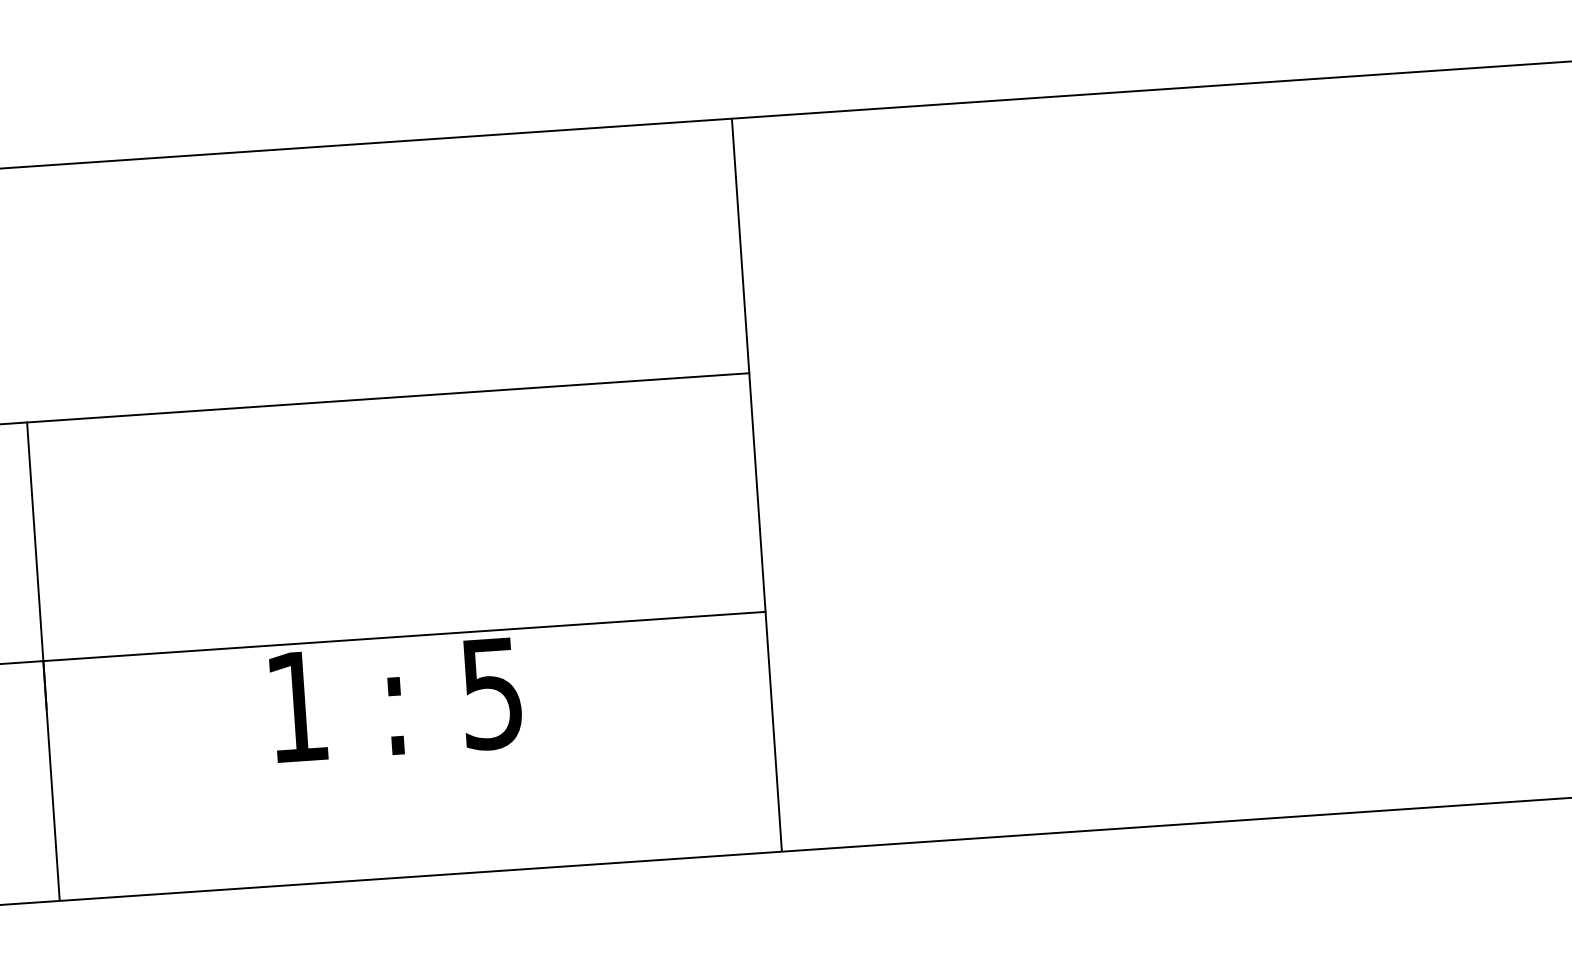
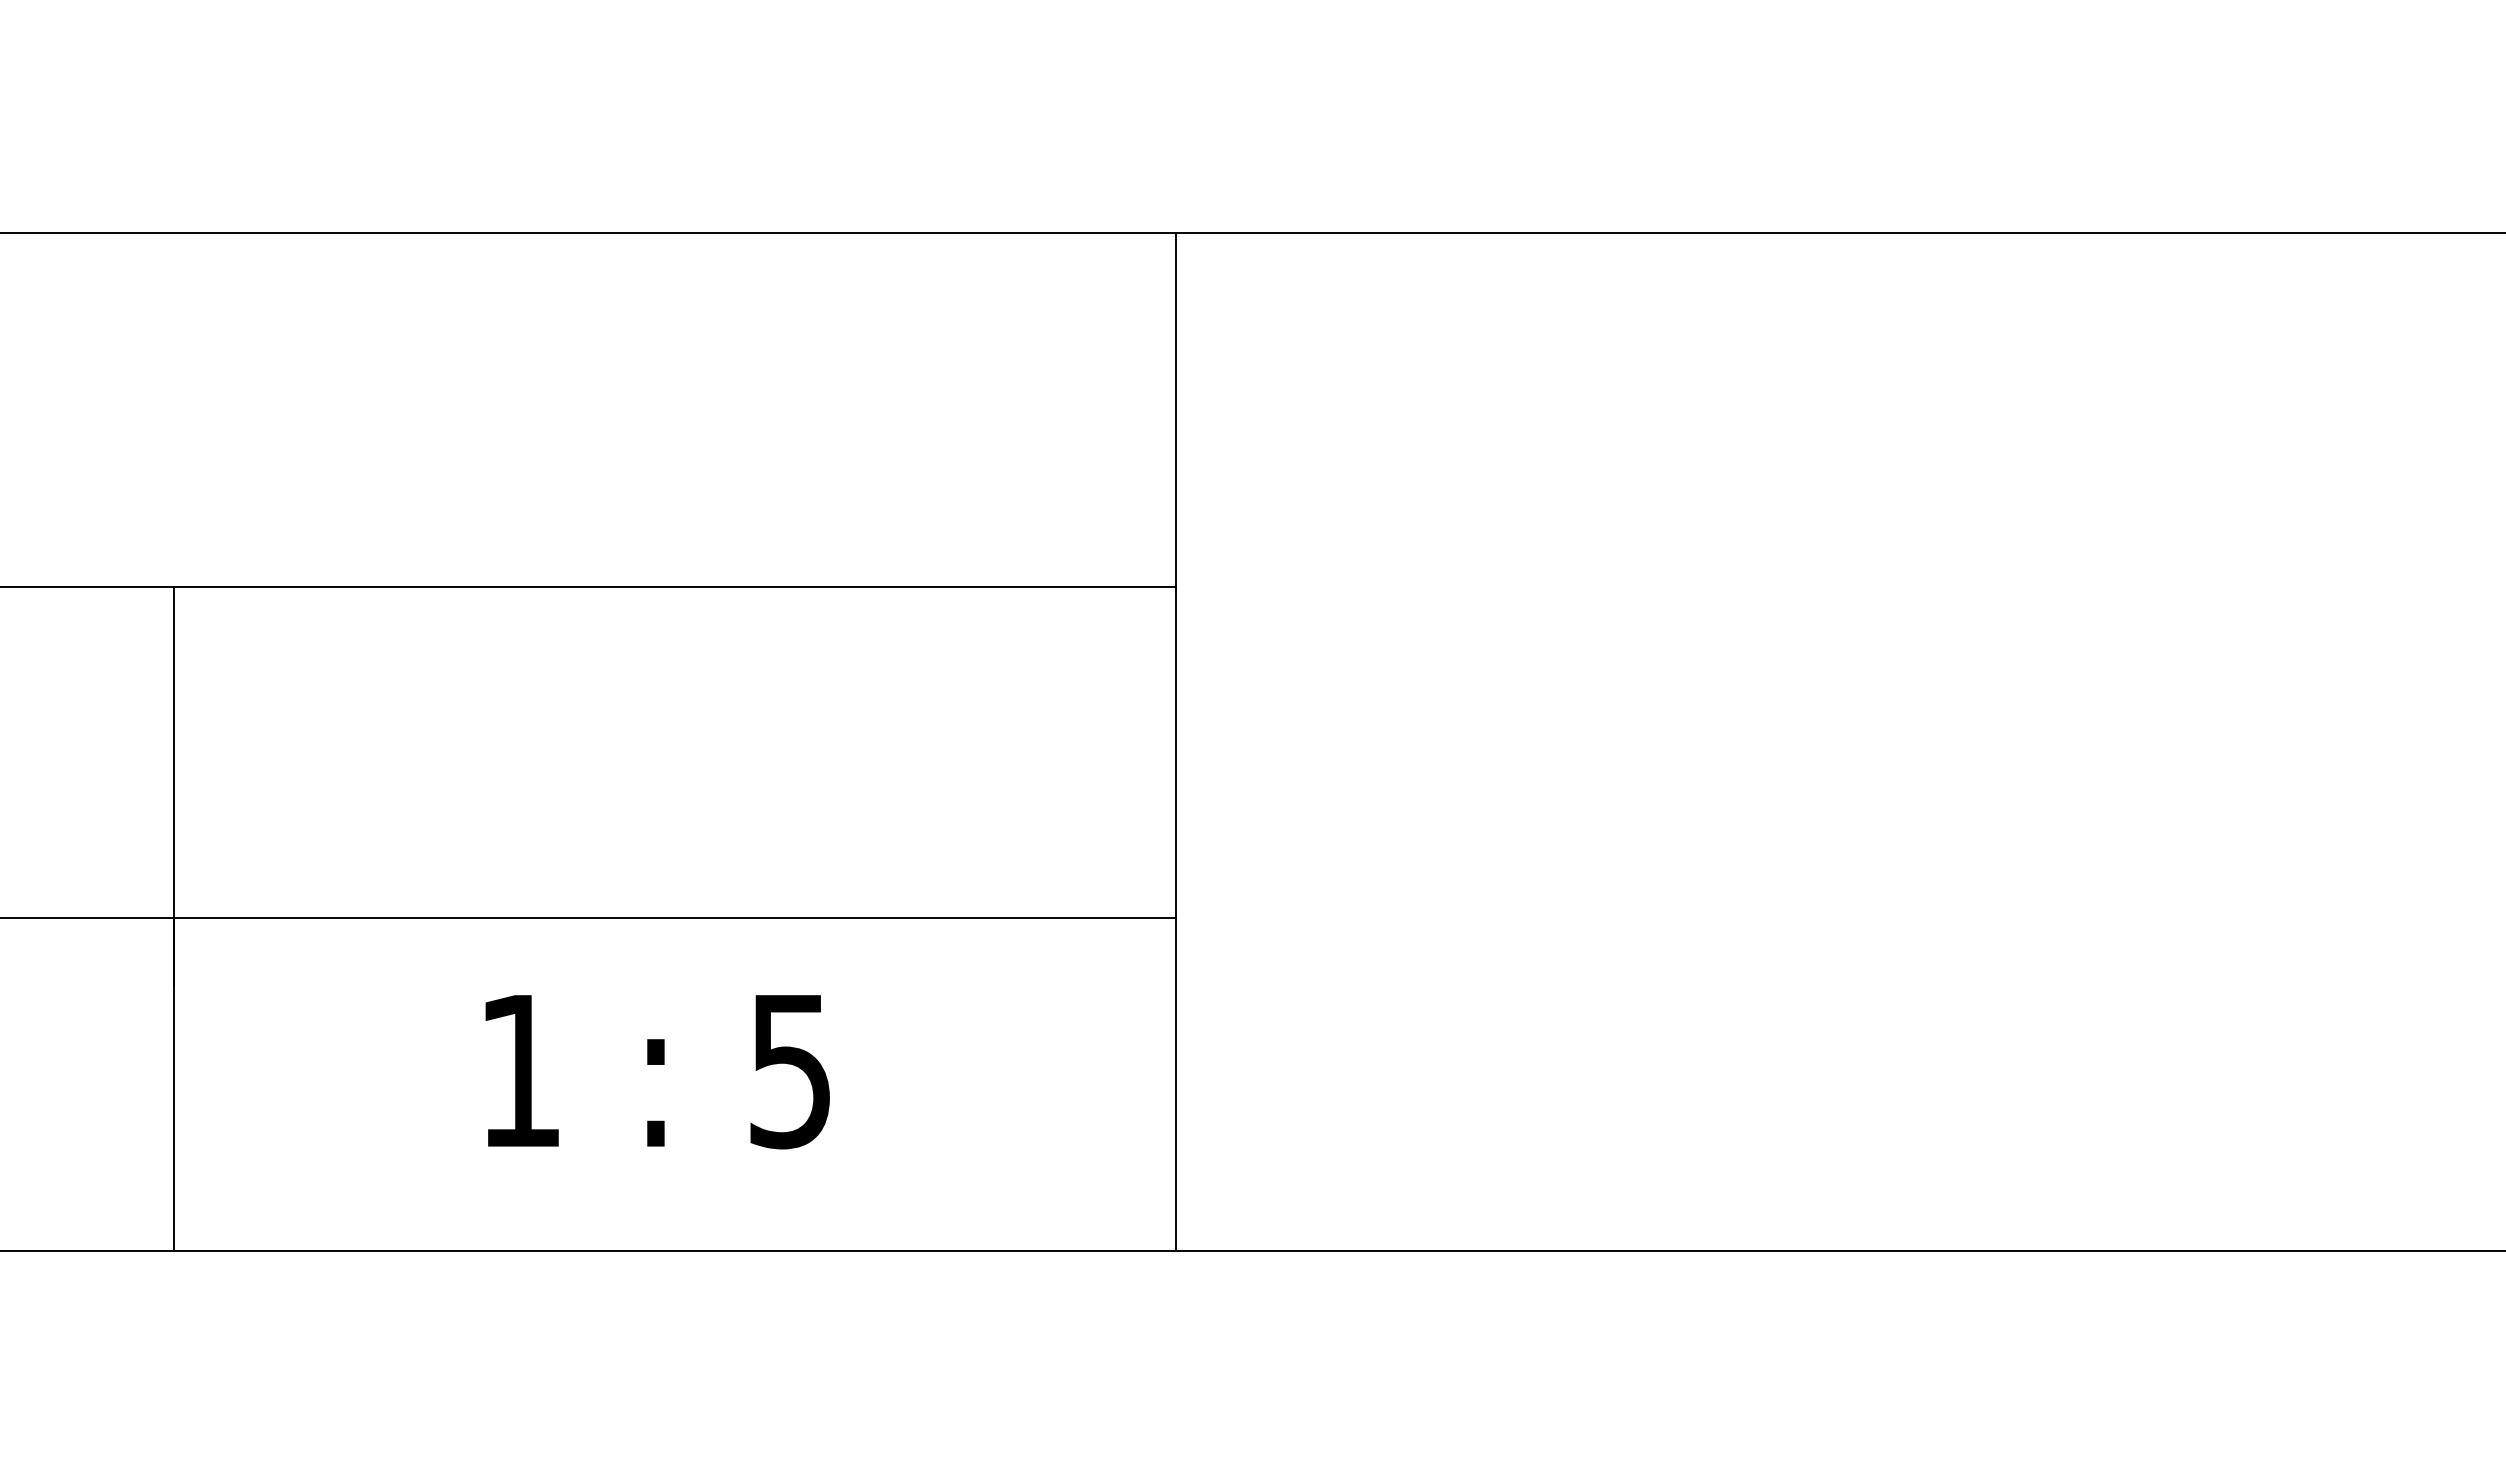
text: (396, 701) -> (657, 1072), moved

